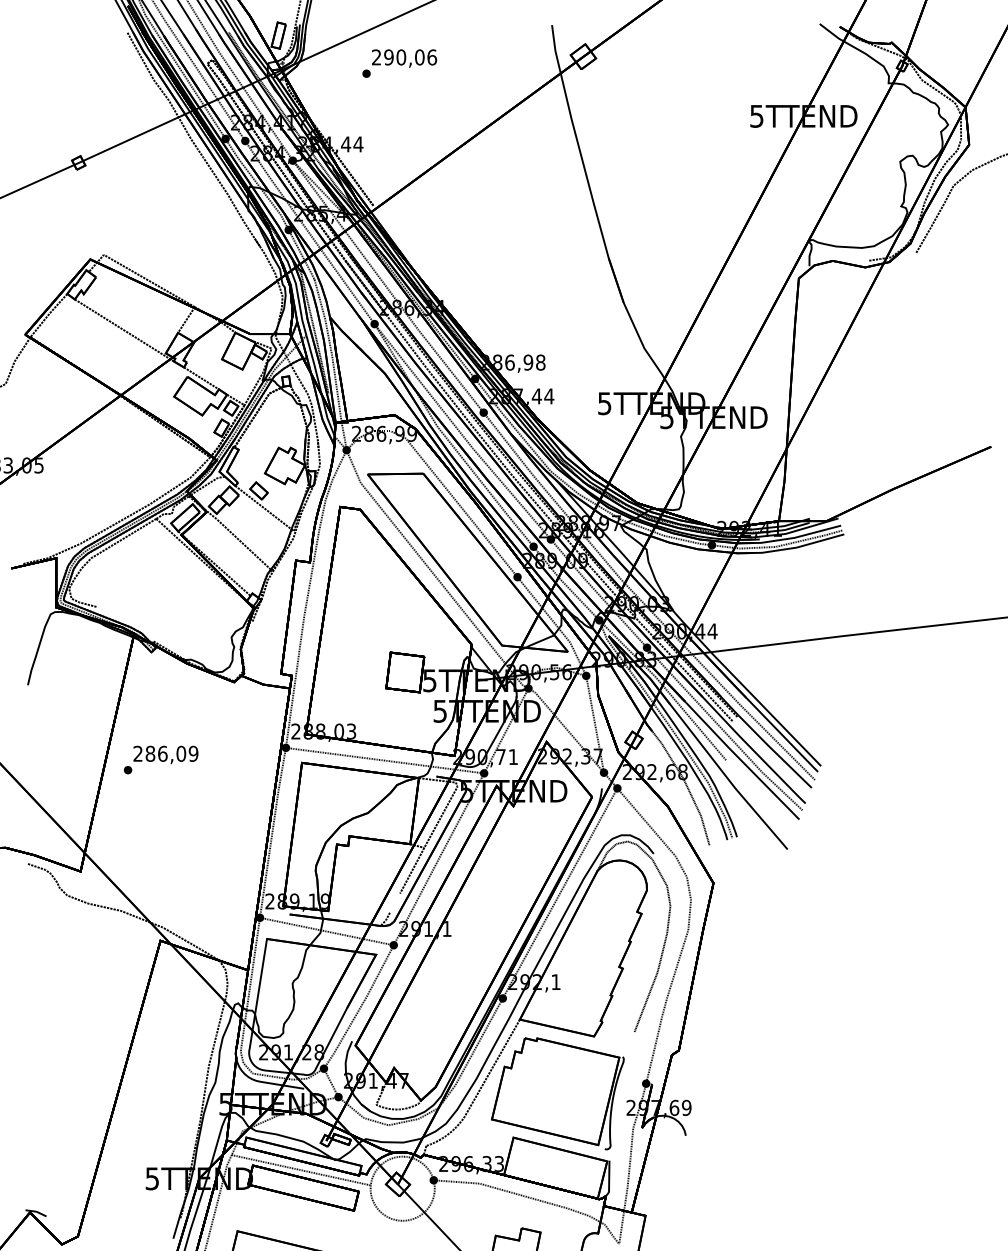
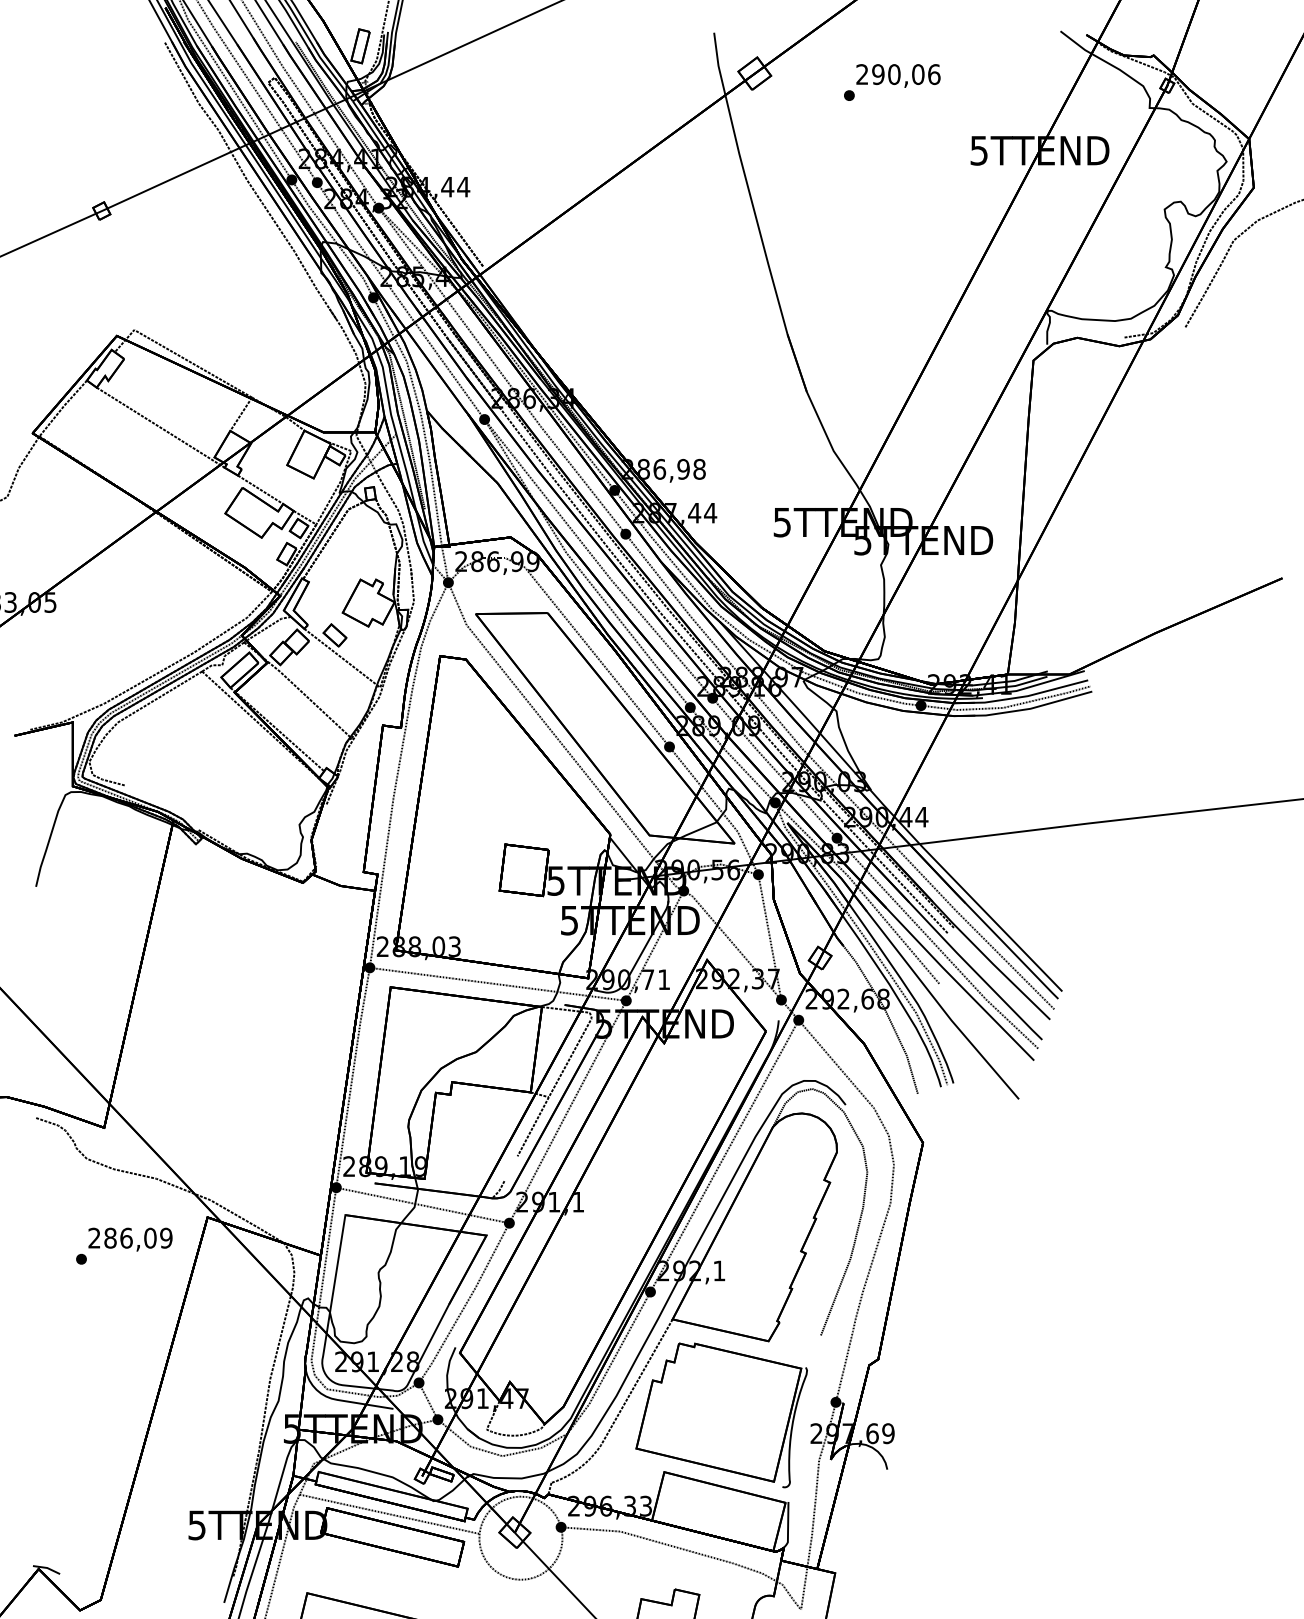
text: (399, 63) -> (891, 82), moved
text: (160, 759) -> (123, 1245), moved

